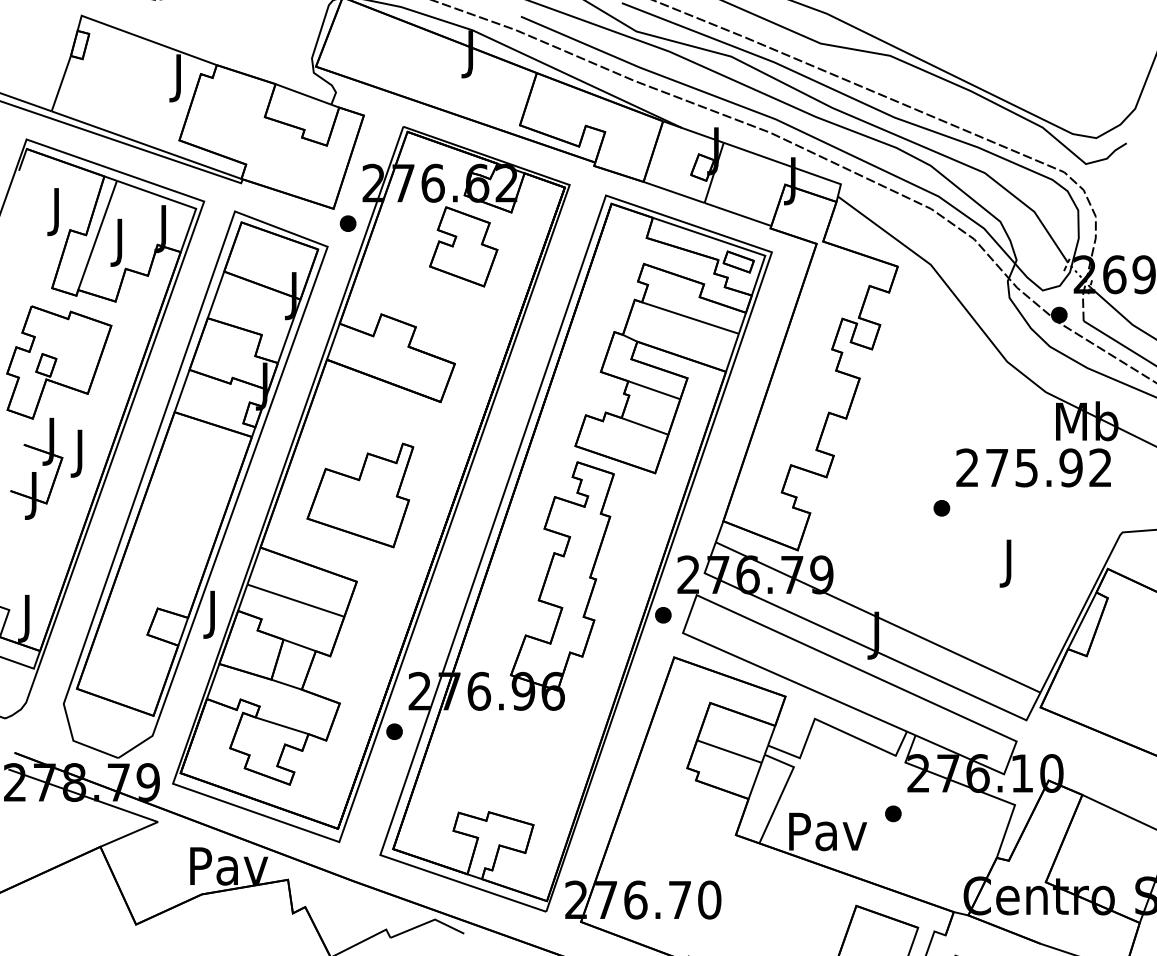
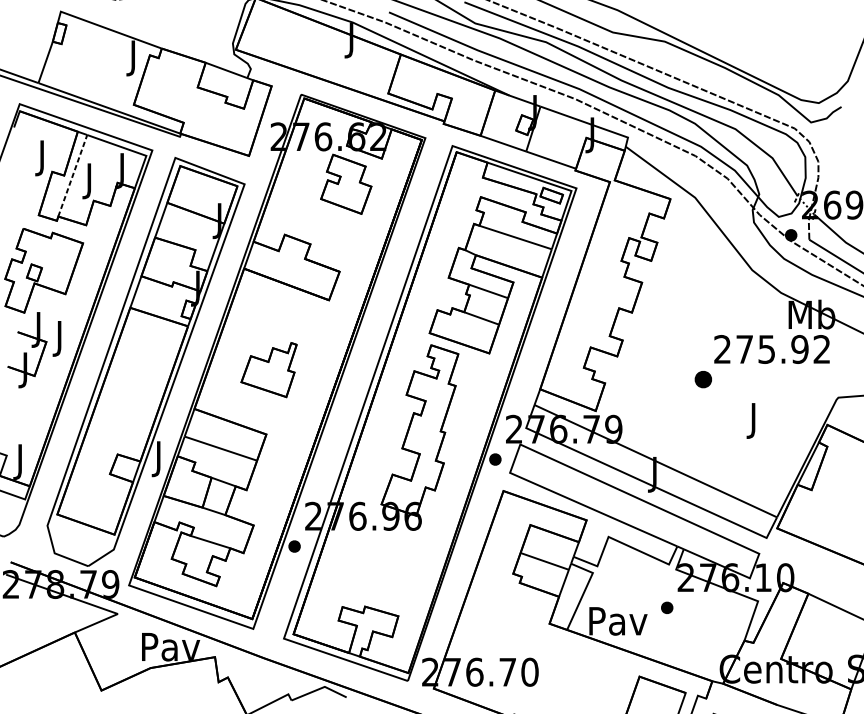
part: (347, 223) -> (259, 166), removed
line: (97, 235) -> (72, 175), solid -> dashed
part: (360, 495) -> (269, 370), size x0.7
part: (941, 508) -> (703, 379), size x1.4

